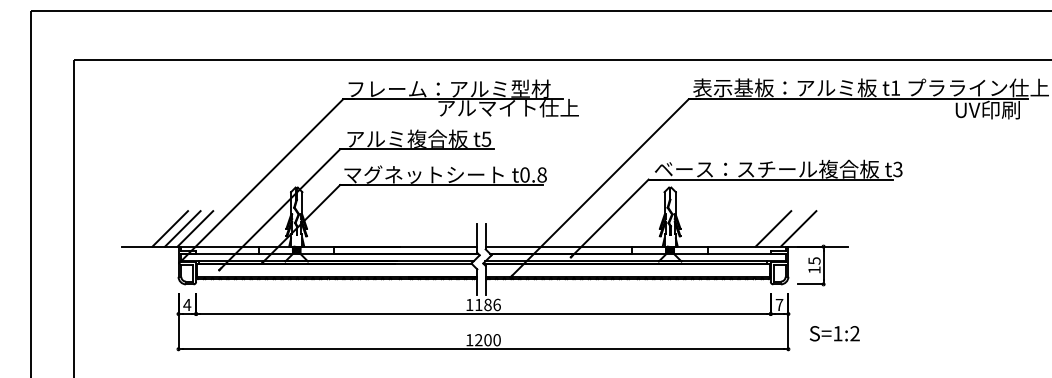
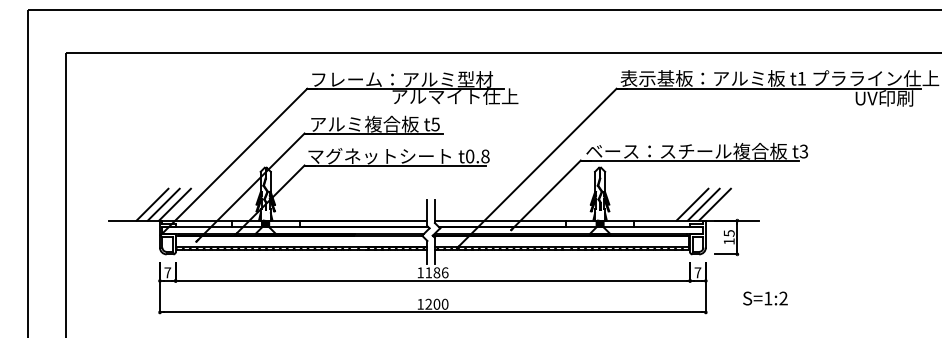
line: (785, 228) -> (703, 204), added
text: (186, 304) -> (167, 272), 4 -> 7
text: (834, 333) -> (765, 298), moved

